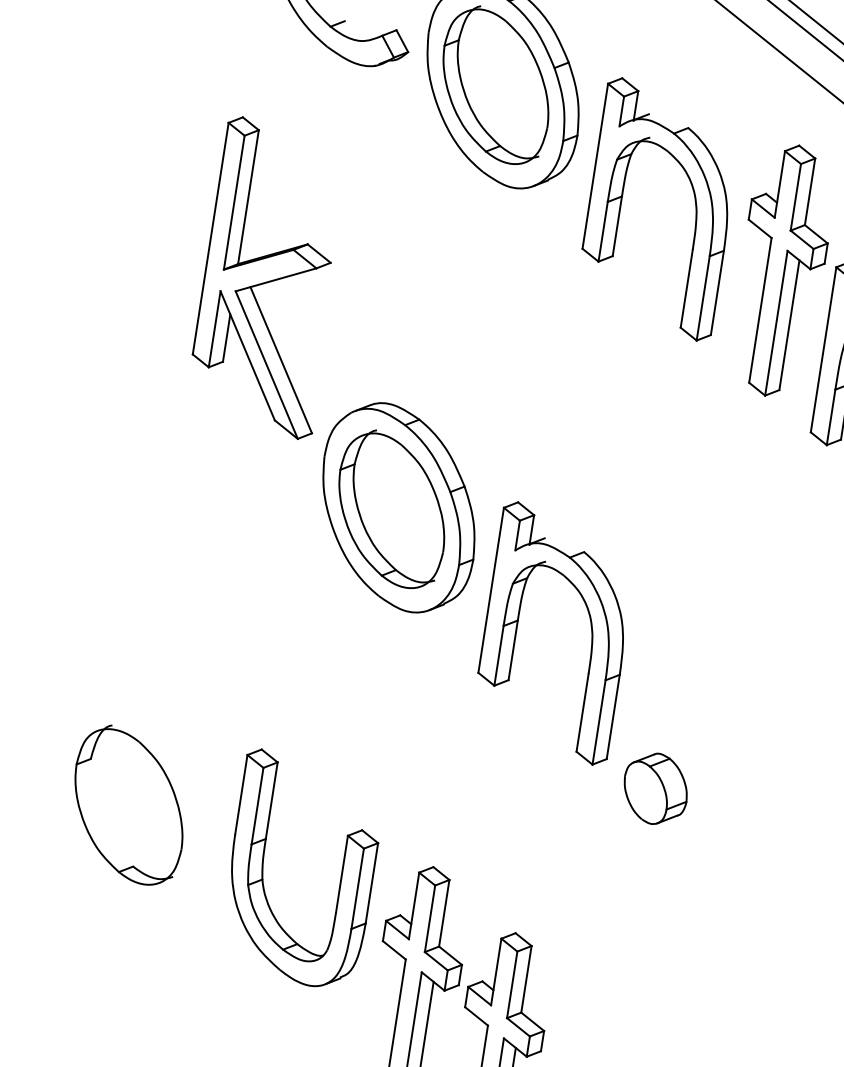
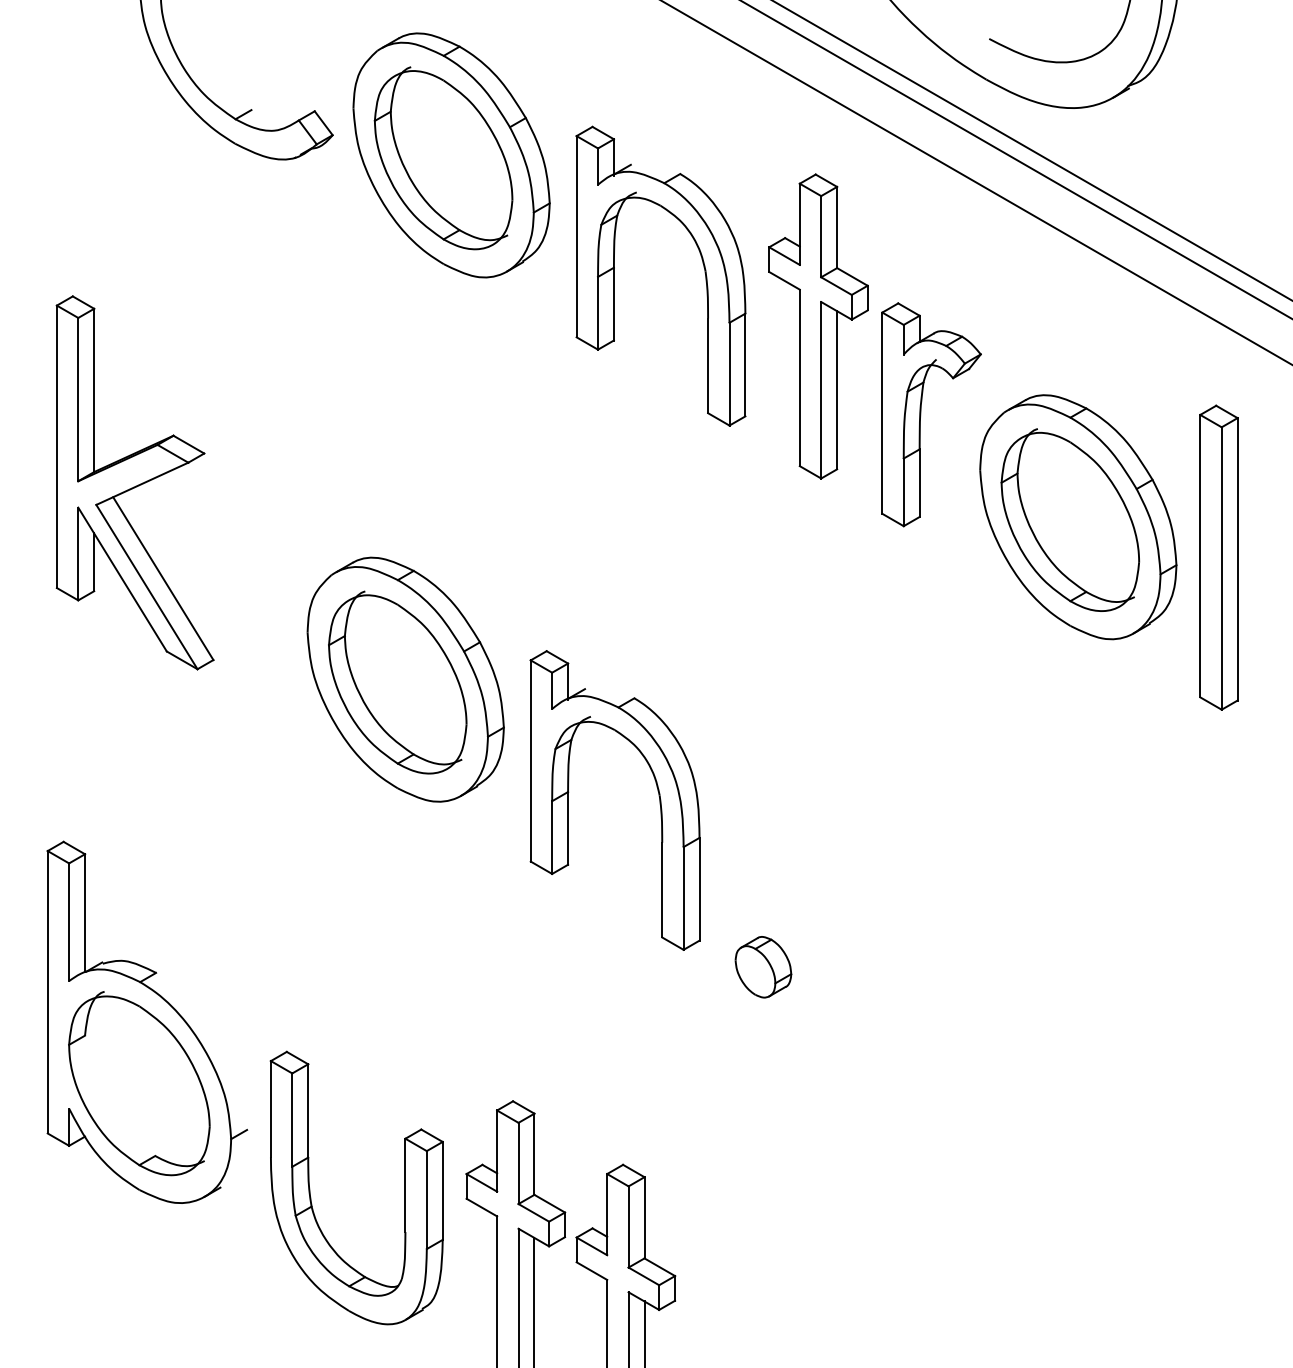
part: (269, 277) -> (134, 482), moved
part: (143, 755) -> (147, 1021), added
part: (655, 789) -> (763, 967), size x0.71
part: (263, 864) -> (310, 1188), moved

